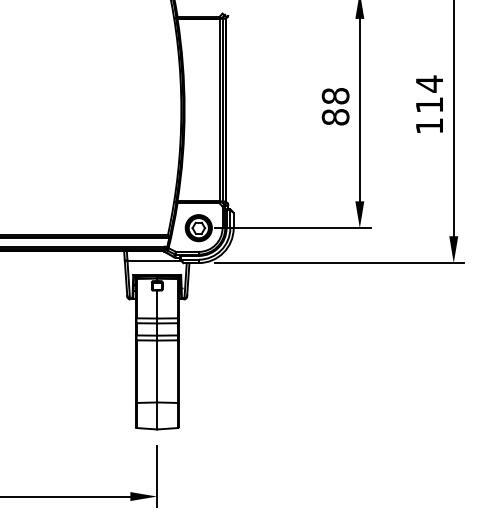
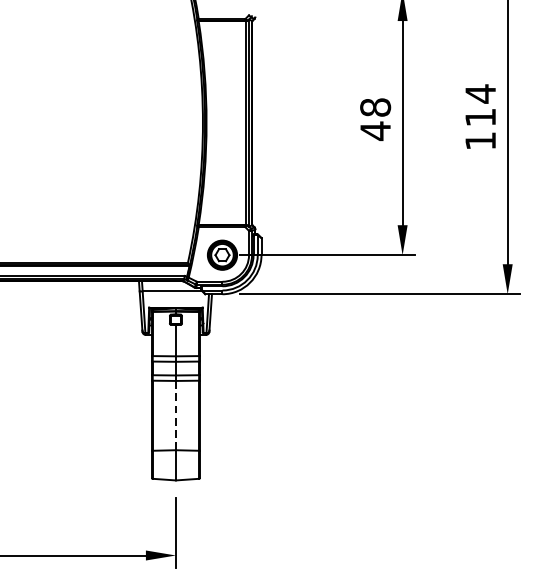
text: (335, 117) -> (375, 131), 88 -> 48
line: (157, 371) -> (176, 415), solid -> dashed

